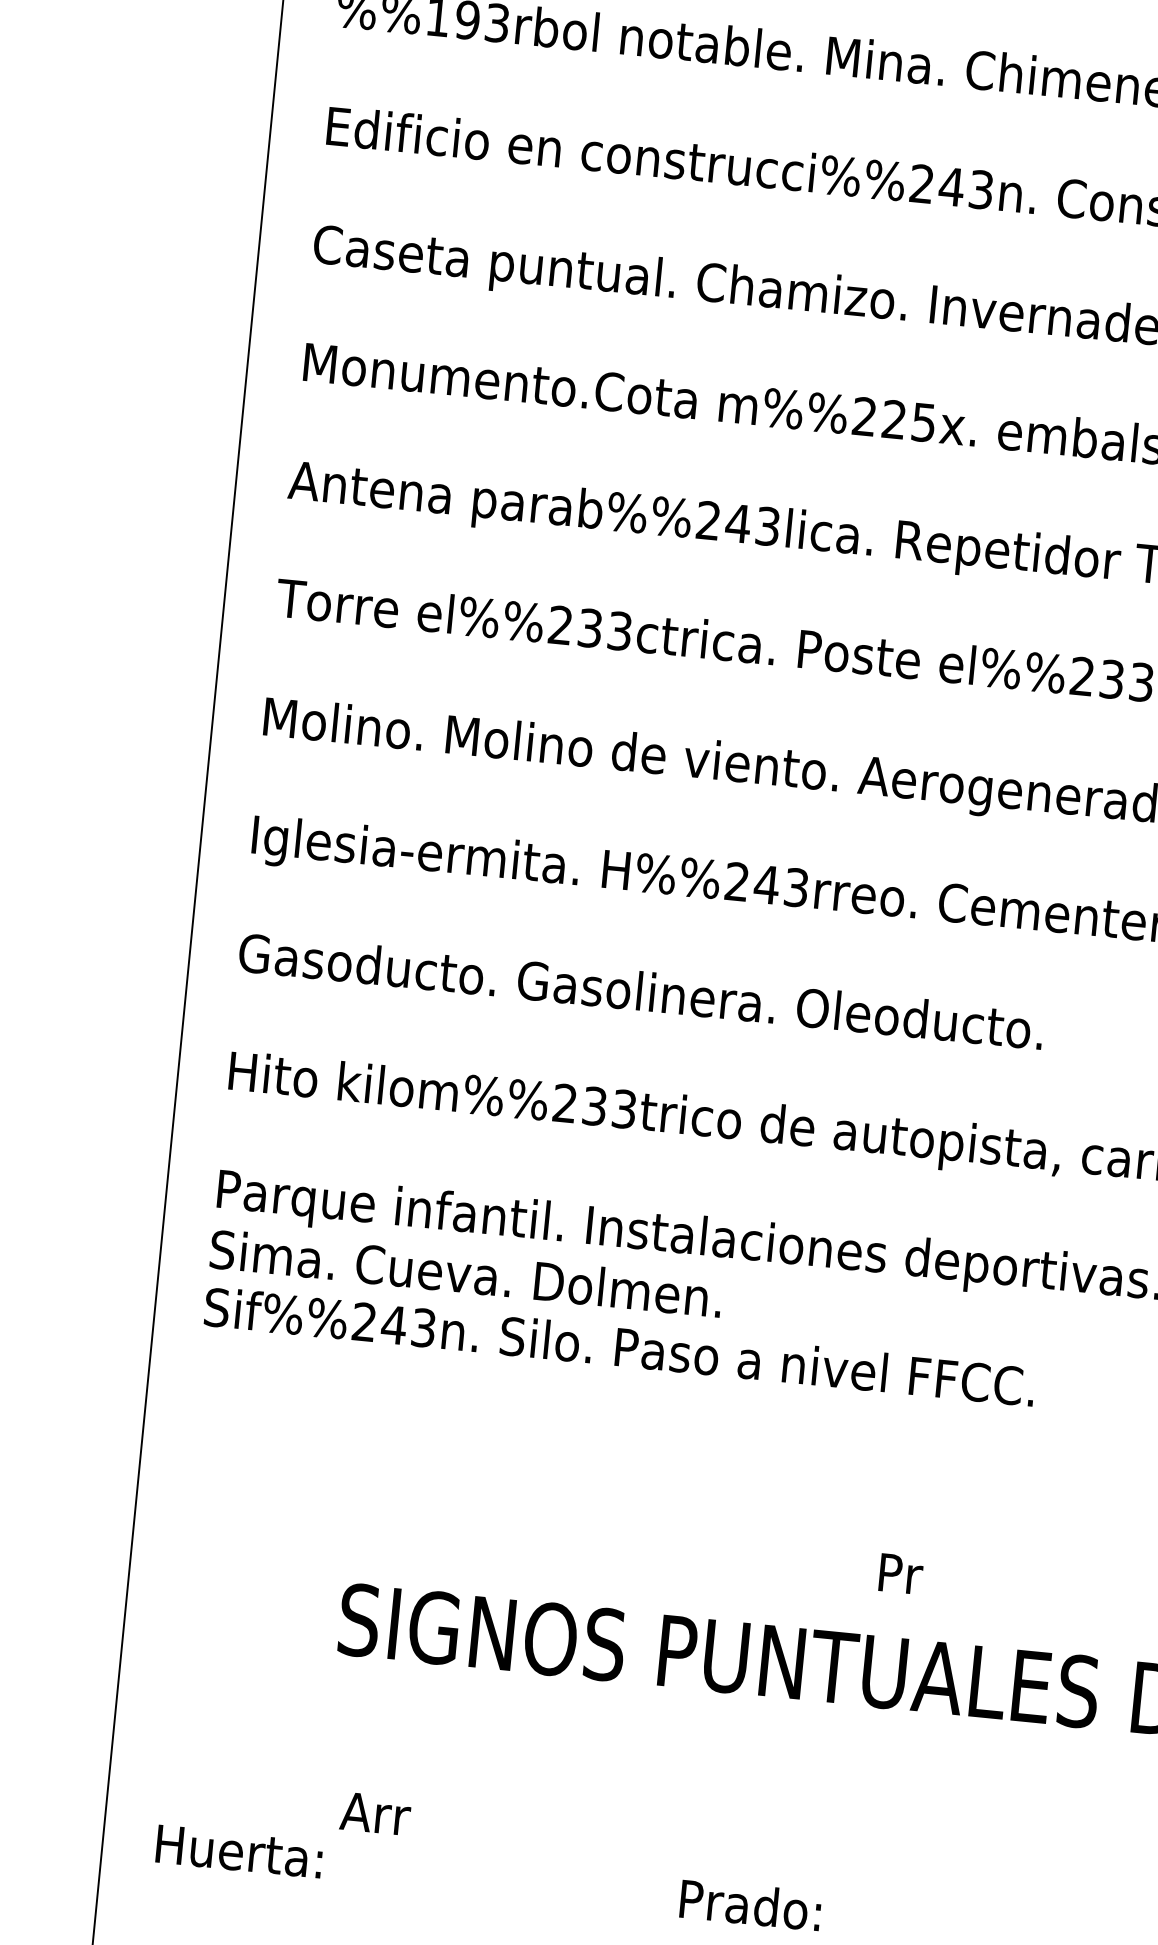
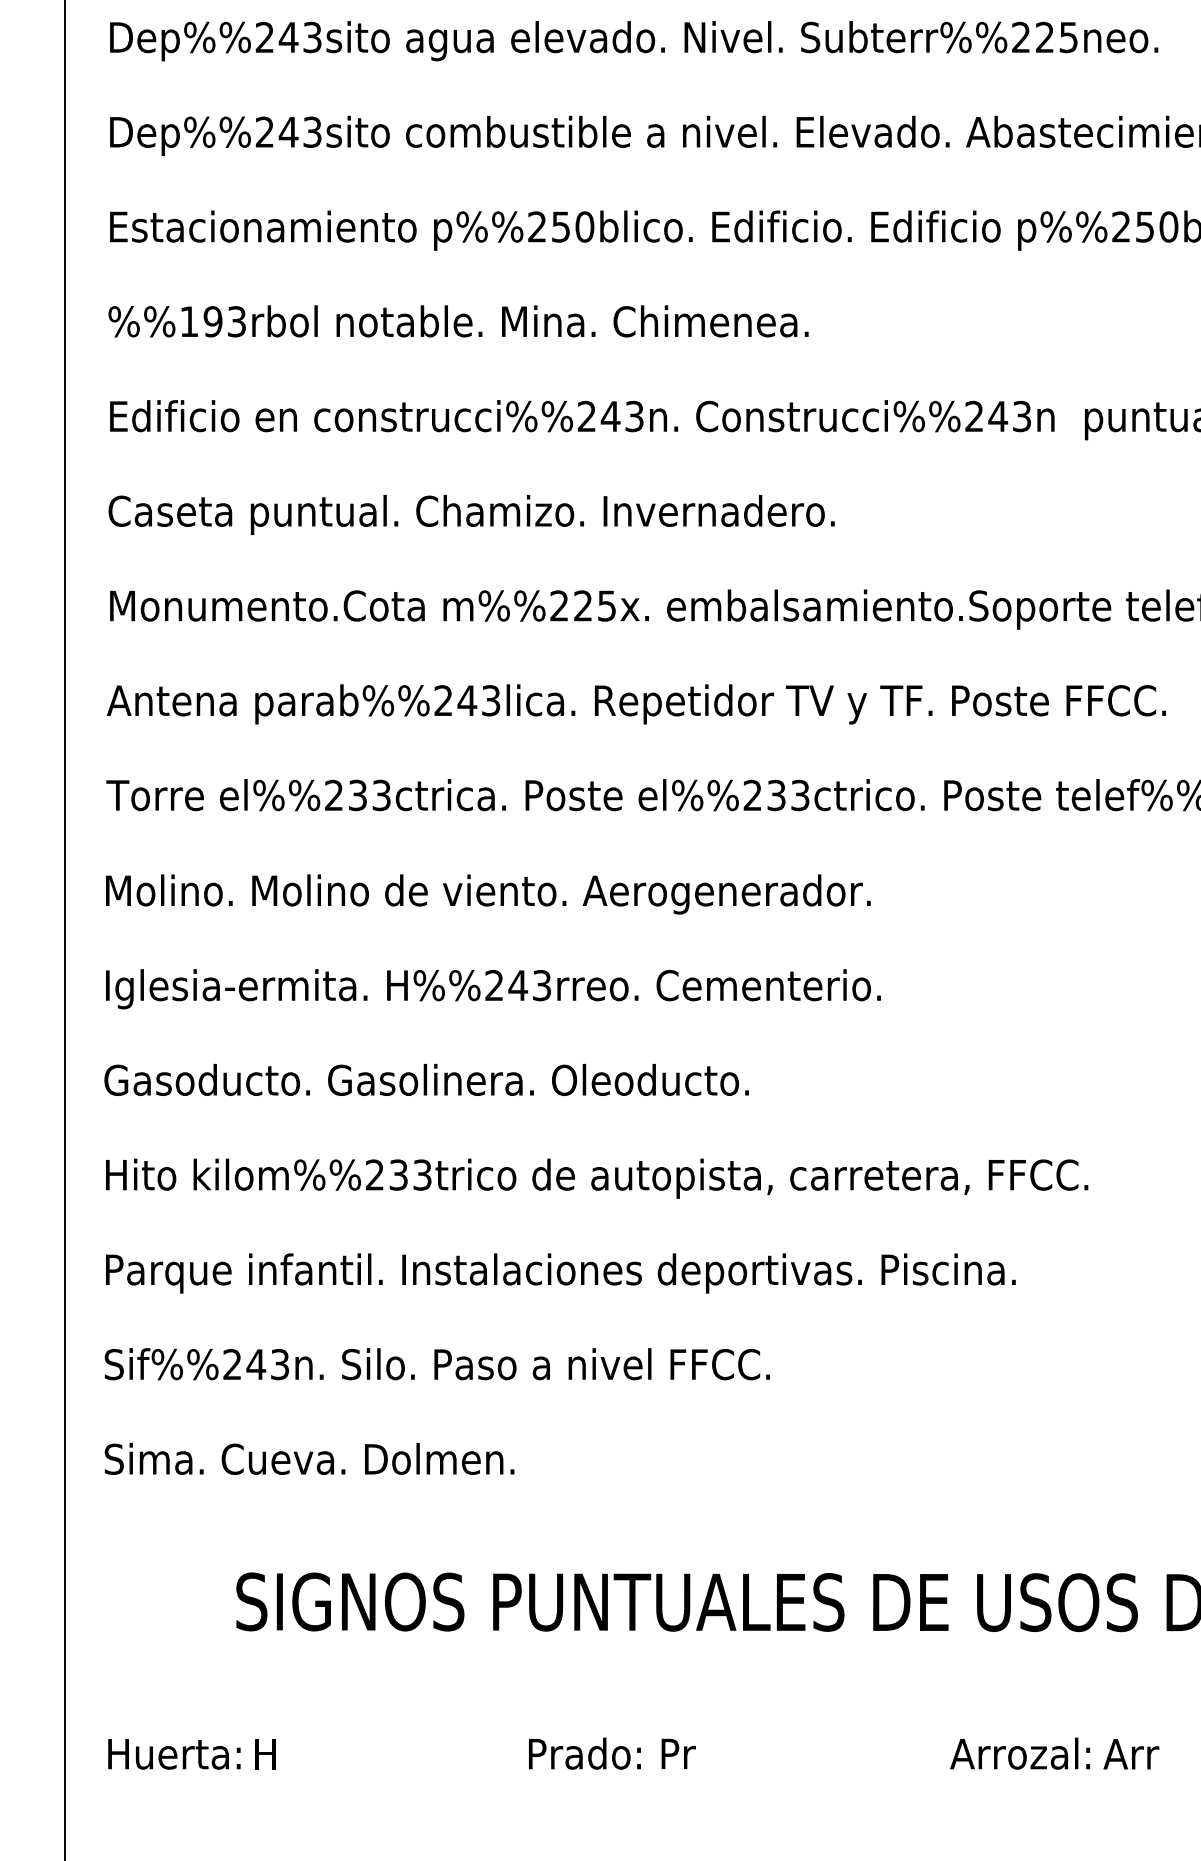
text: (466, 1272) -> (309, 1458), moved
text: (900, 1573) -> (678, 1753), moved
text: (375, 1813) -> (279, 1754), Arr -> H
text: (239, 1852) -> (174, 1754), moved
text: (750, 1904) -> (584, 1753), moved

